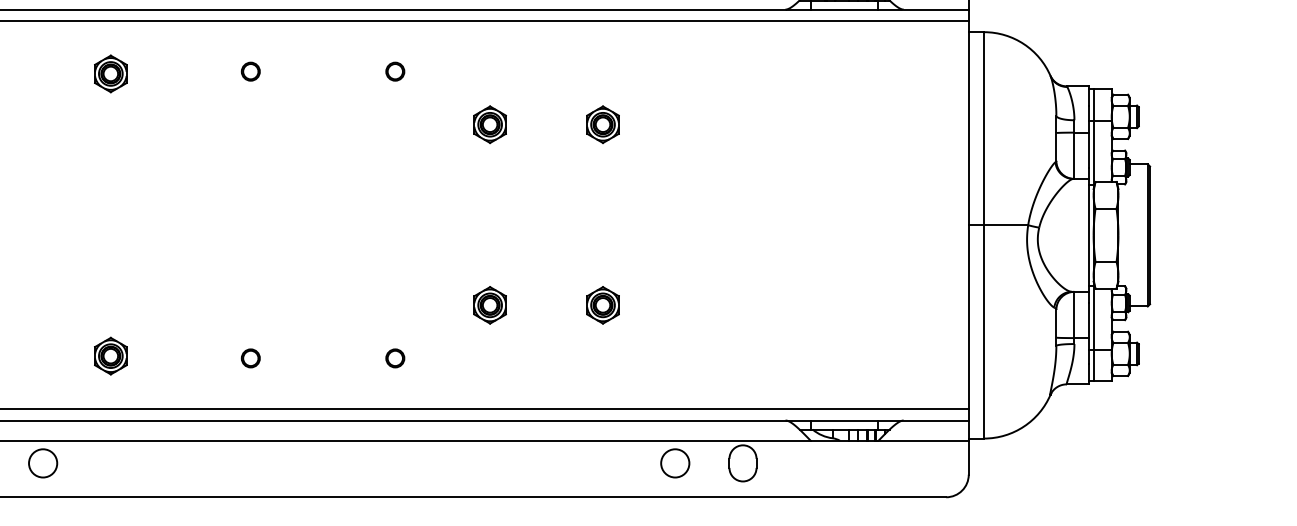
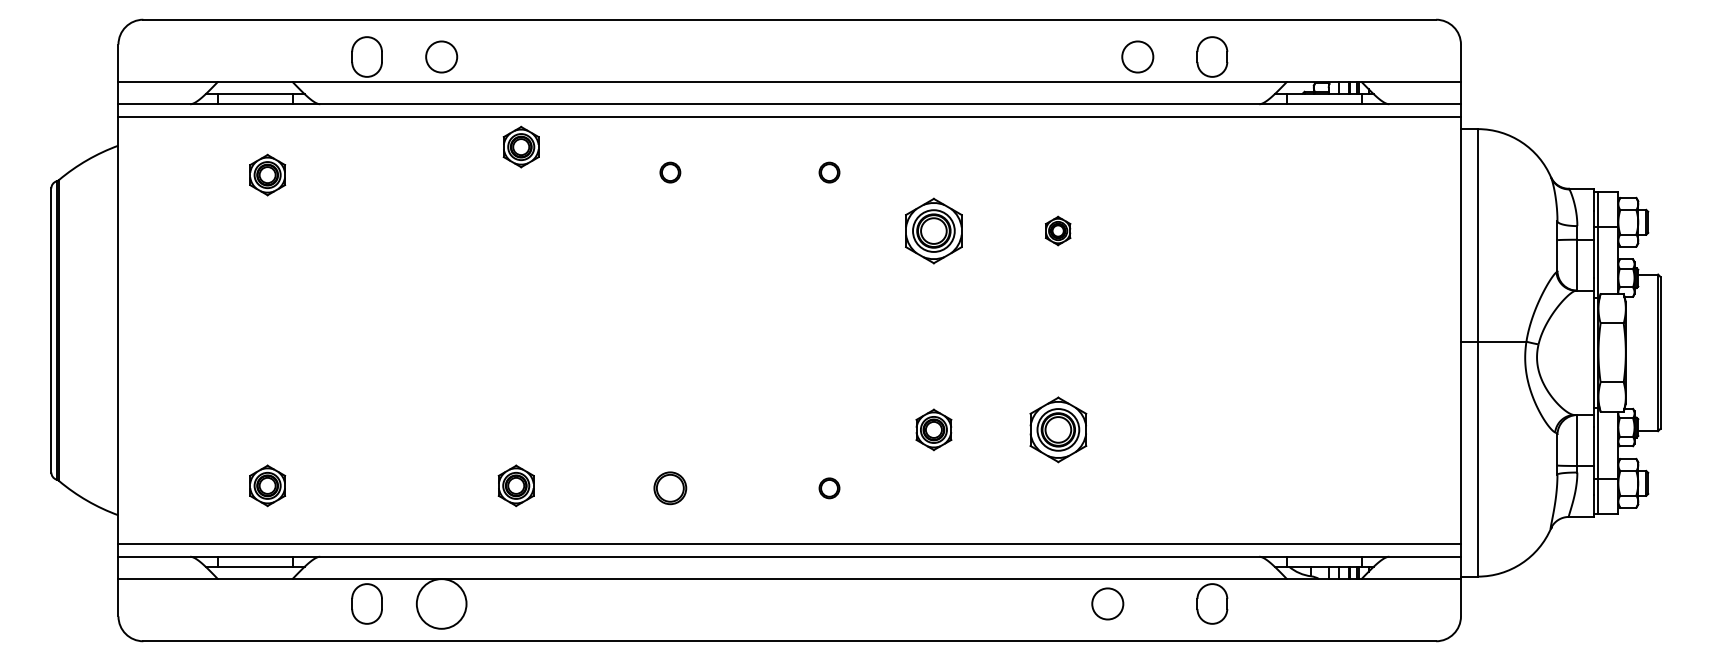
part: (110, 73) -> (520, 146), moved
part: (489, 124) -> (933, 230), size x1.6
part: (602, 124) -> (1057, 230), size x0.7
part: (602, 304) -> (1057, 429), size x1.6
part: (250, 358) -> (670, 488), size x1.6
circle: (42, 462) -> (441, 603), size x1.6
circle: (675, 462) -> (1107, 603), moved

